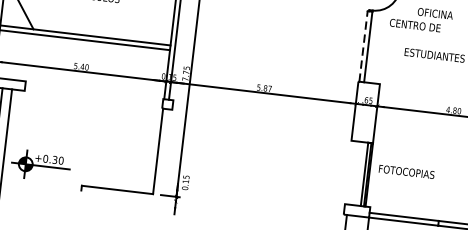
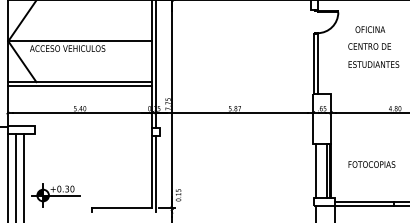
text: (415, 25) -> (369, 46), moved
line: (363, 46) -> (313, 64), dashed -> solid
line: (162, 153) -> (156, 173), added
text: (406, 171) -> (371, 164), moved
line: (352, 172) -> (316, 170), added

